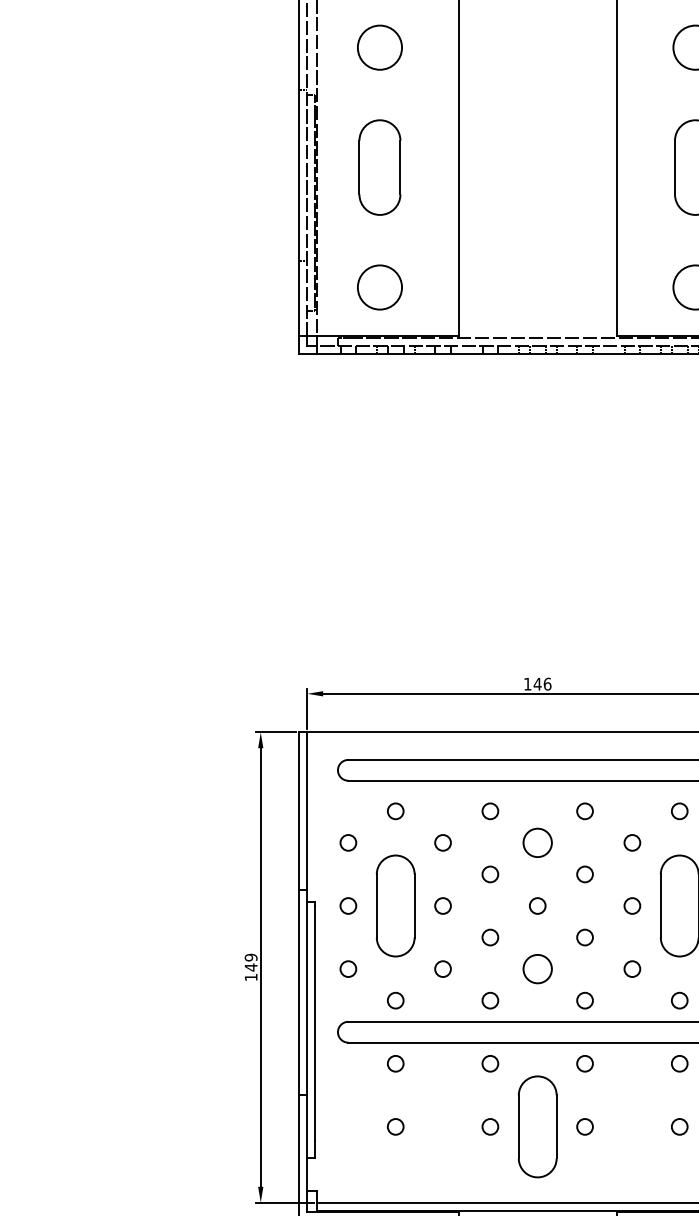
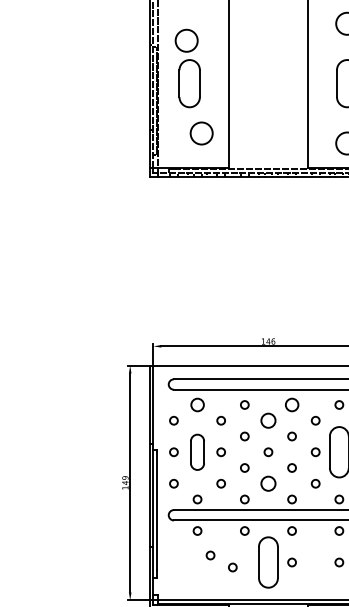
circle: (379, 47) -> (186, 40), moved
circle: (379, 287) -> (201, 133), moved
circle: (395, 810) -> (197, 404), size x1.6
circle: (583, 810) -> (291, 404), size x1.6
part: (395, 906) -> (197, 452), size x0.7
circle: (395, 1126) -> (210, 555), moved
circle: (489, 1126) -> (232, 567), moved

